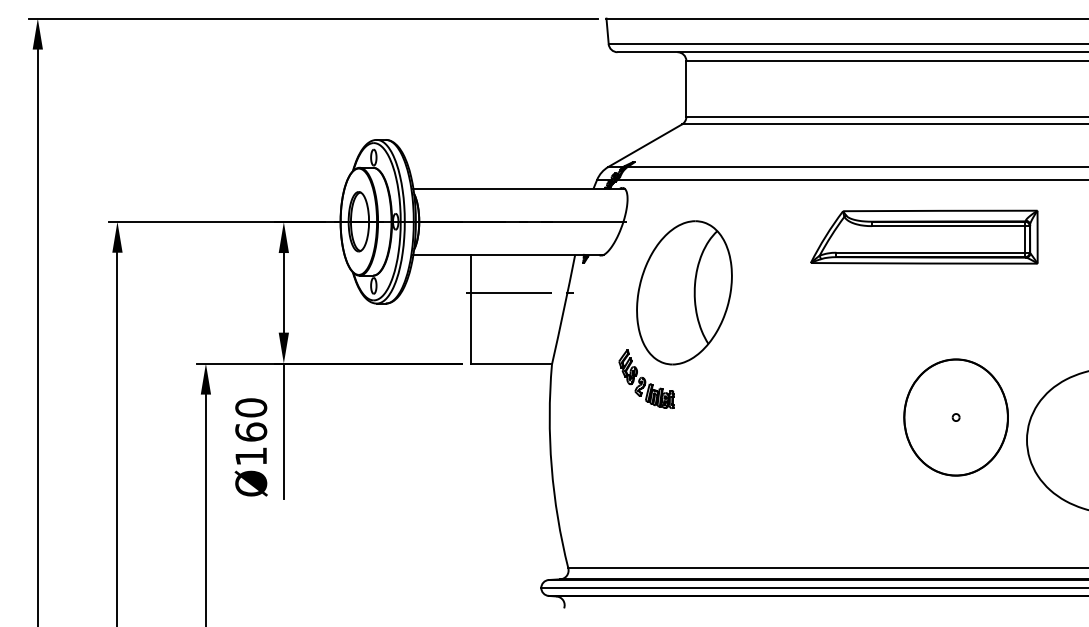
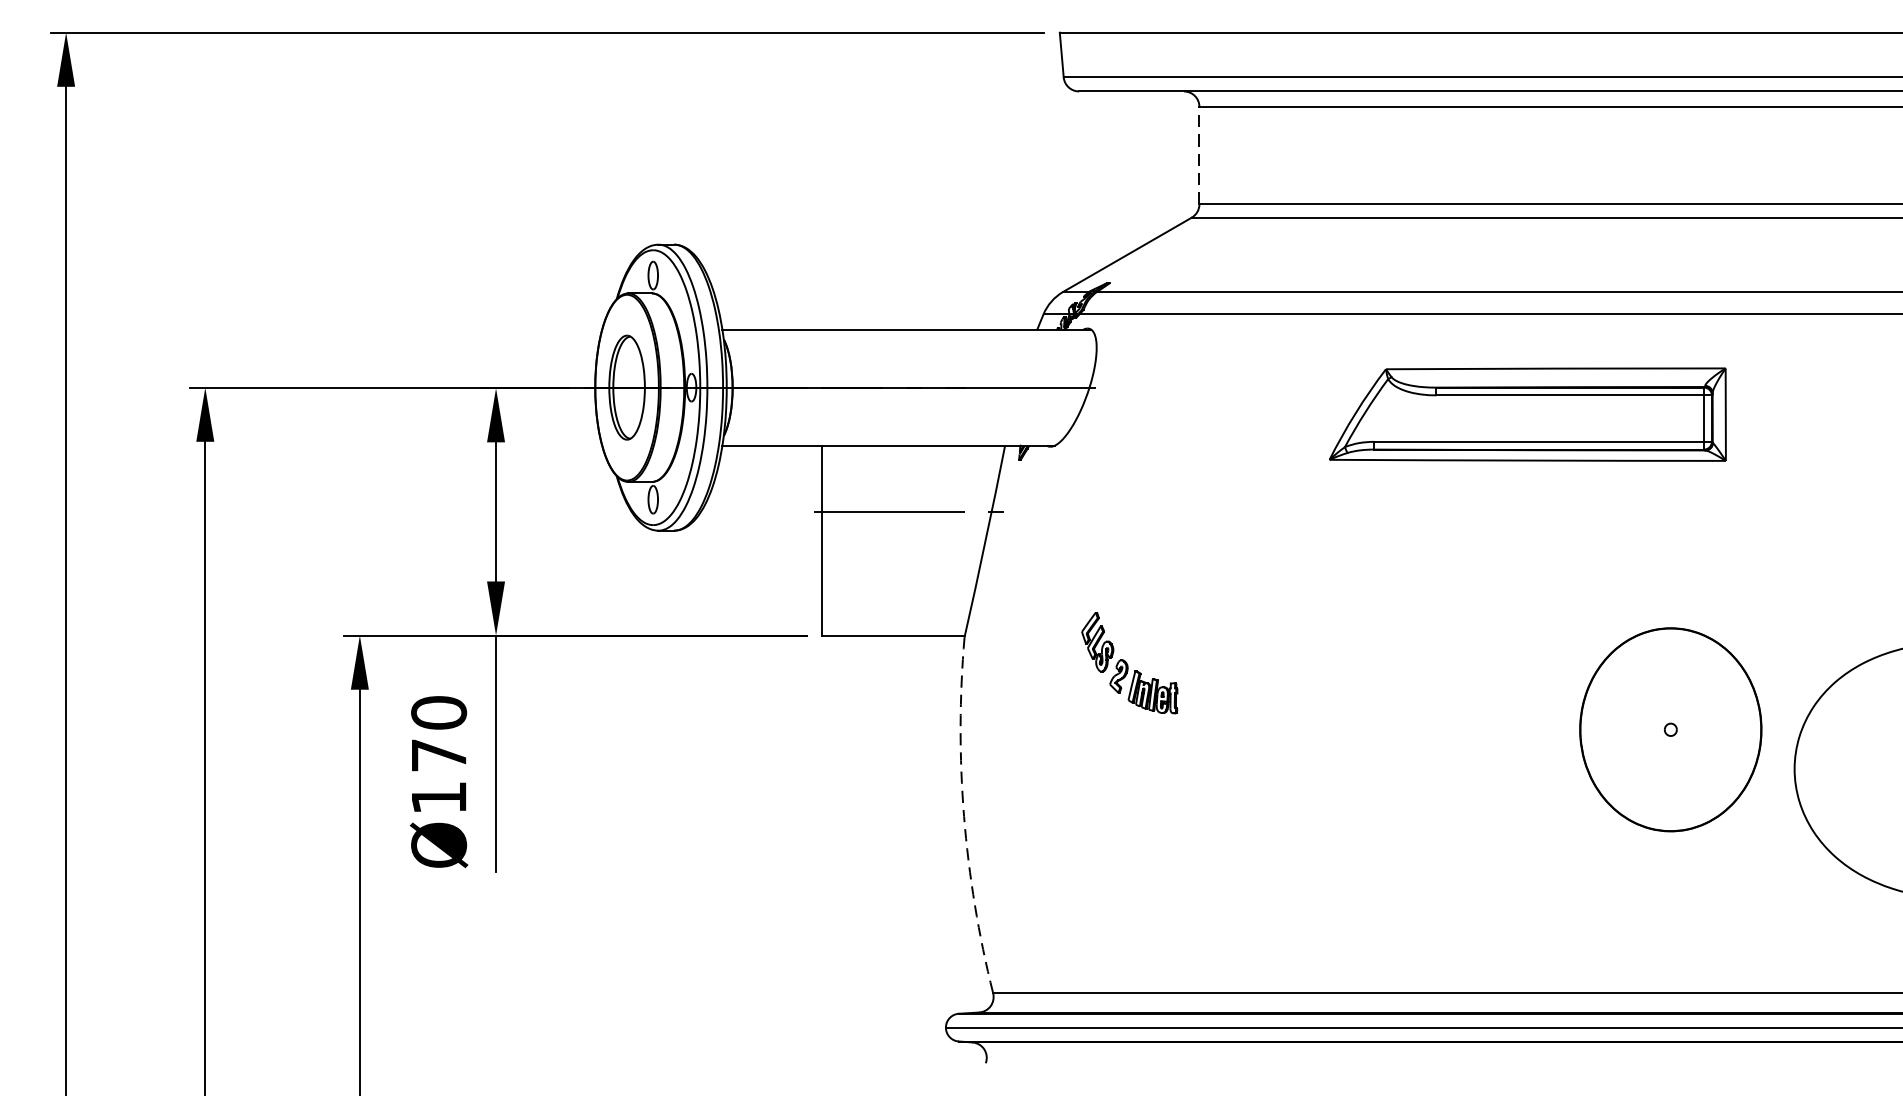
line: (686, 88) -> (1199, 154), solid -> dashed
part: (924, 236) -> (1528, 413), moved
part: (684, 292) -> (1196, 511), removed
text: (251, 431) -> (439, 754), Ø160 -> Ø170
arc: (551, 467) -> (963, 817), solid -> dashed

